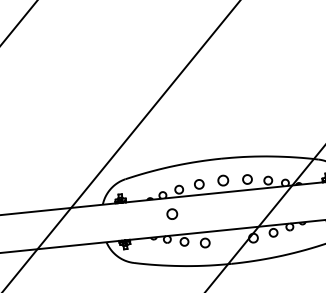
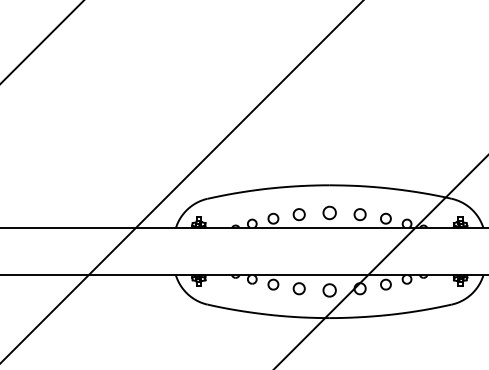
part: (172, 214) -> (329, 290), moved

